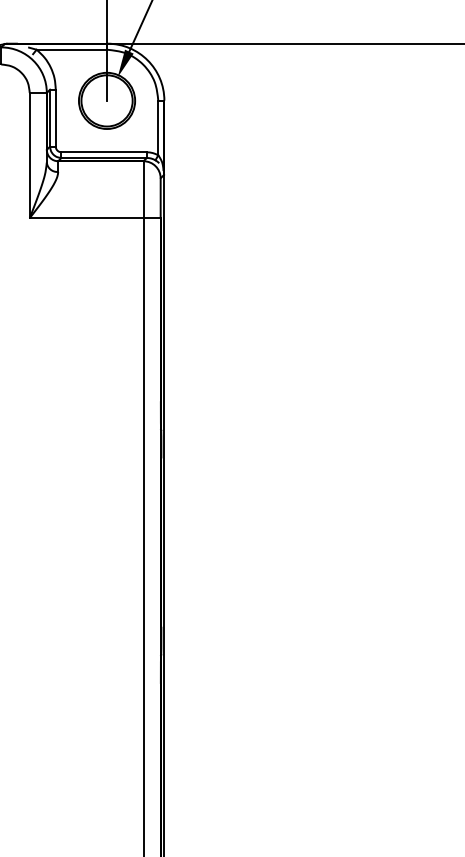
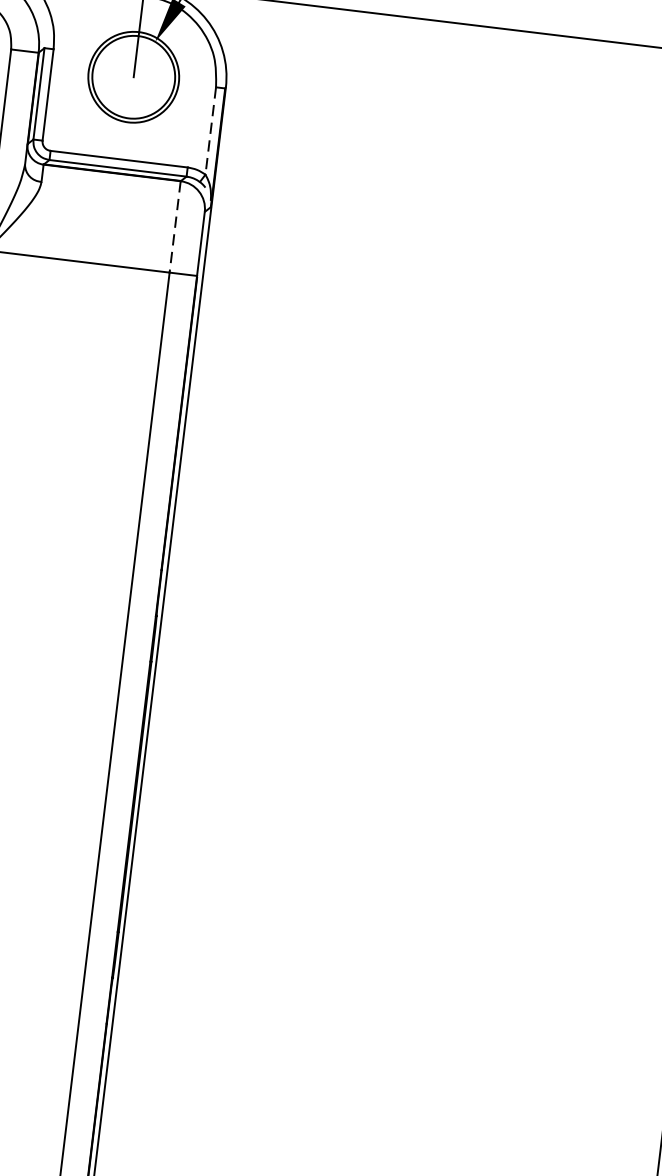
line: (158, 128) -> (210, 131), solid -> dashed
line: (143, 190) -> (174, 228), solid -> dashed

